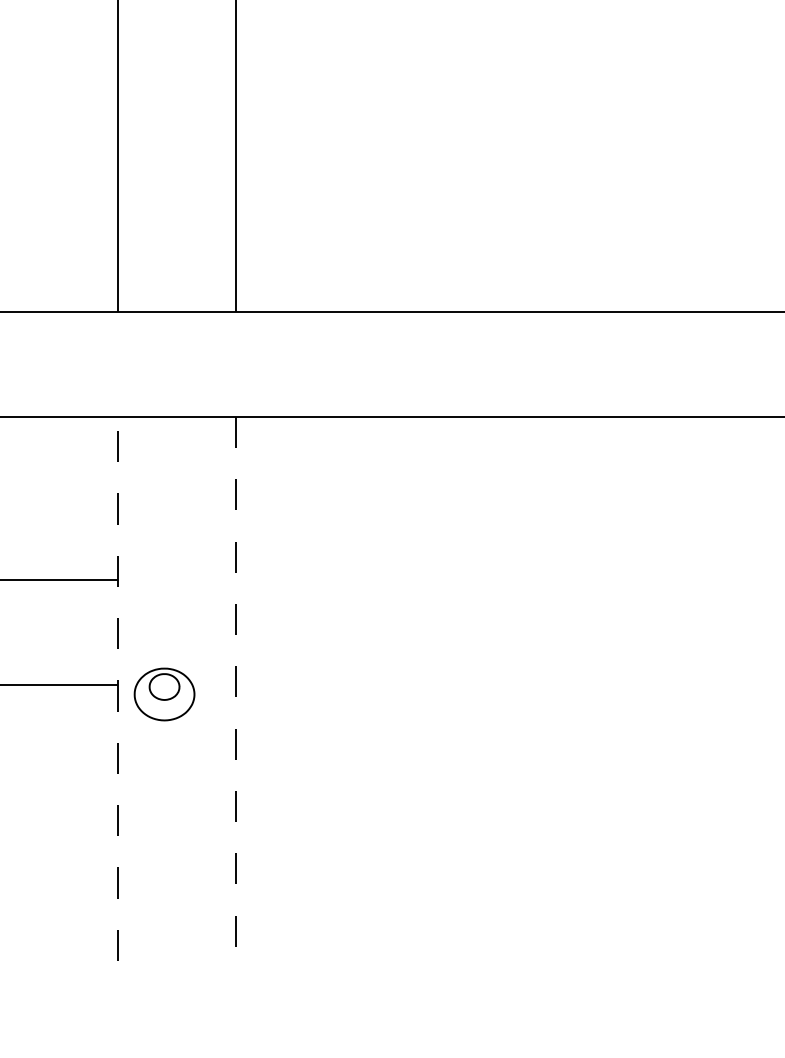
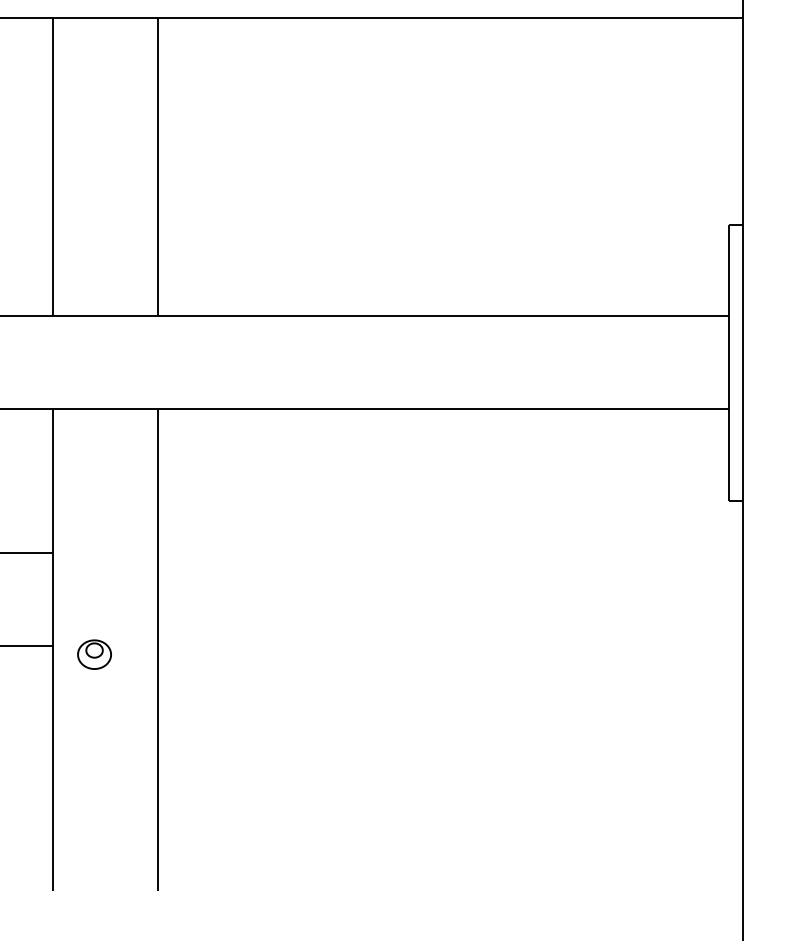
line: (118, 688) -> (53, 649), dashed -> solid
line: (236, 688) -> (158, 649), dashed -> solid
part: (164, 694) -> (94, 654), size x0.62

